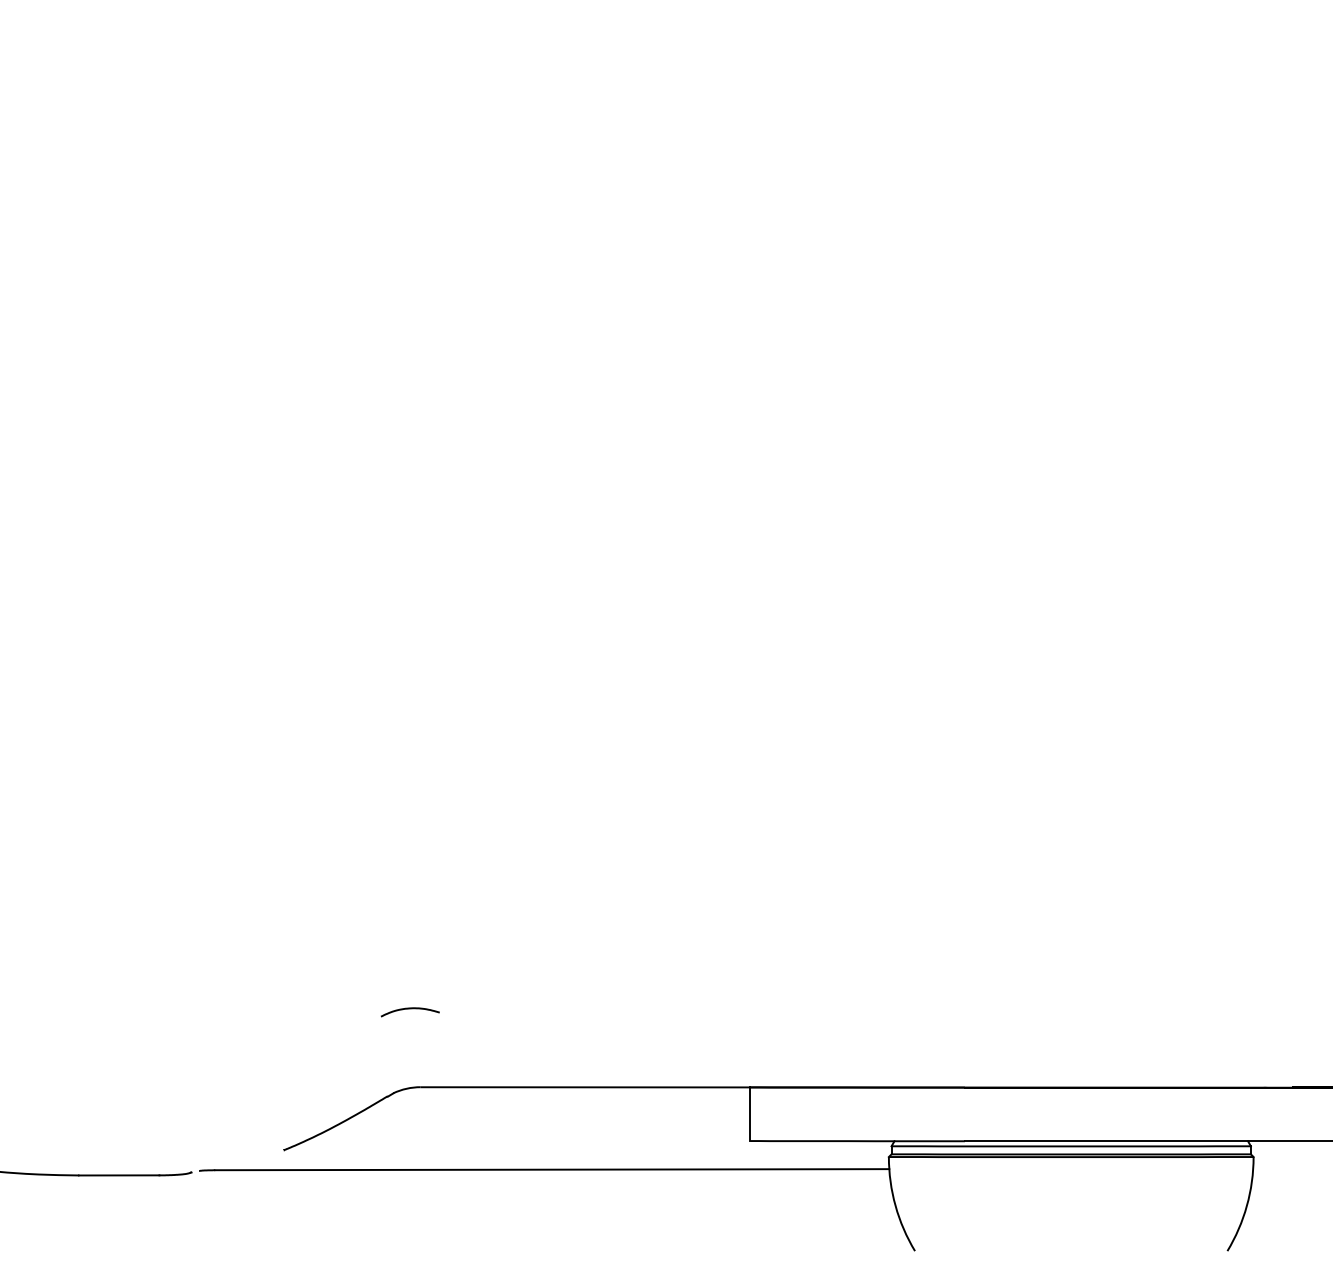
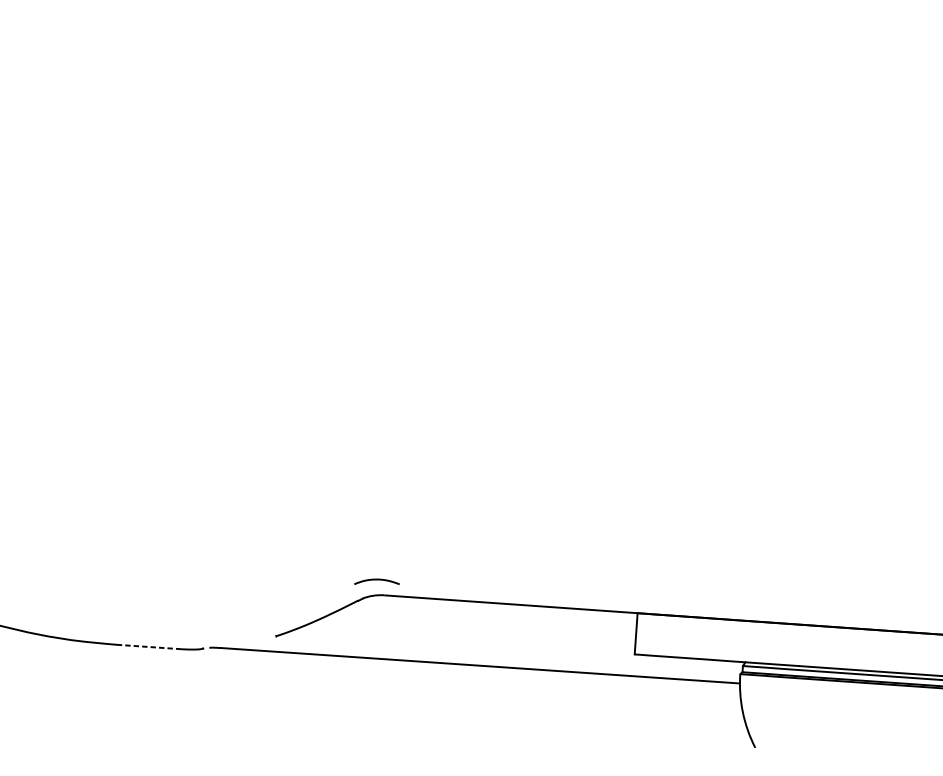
curve: (409, 1009) -> (376, 580), moved
line: (119, 1175) -> (147, 646), solid -> dashed

